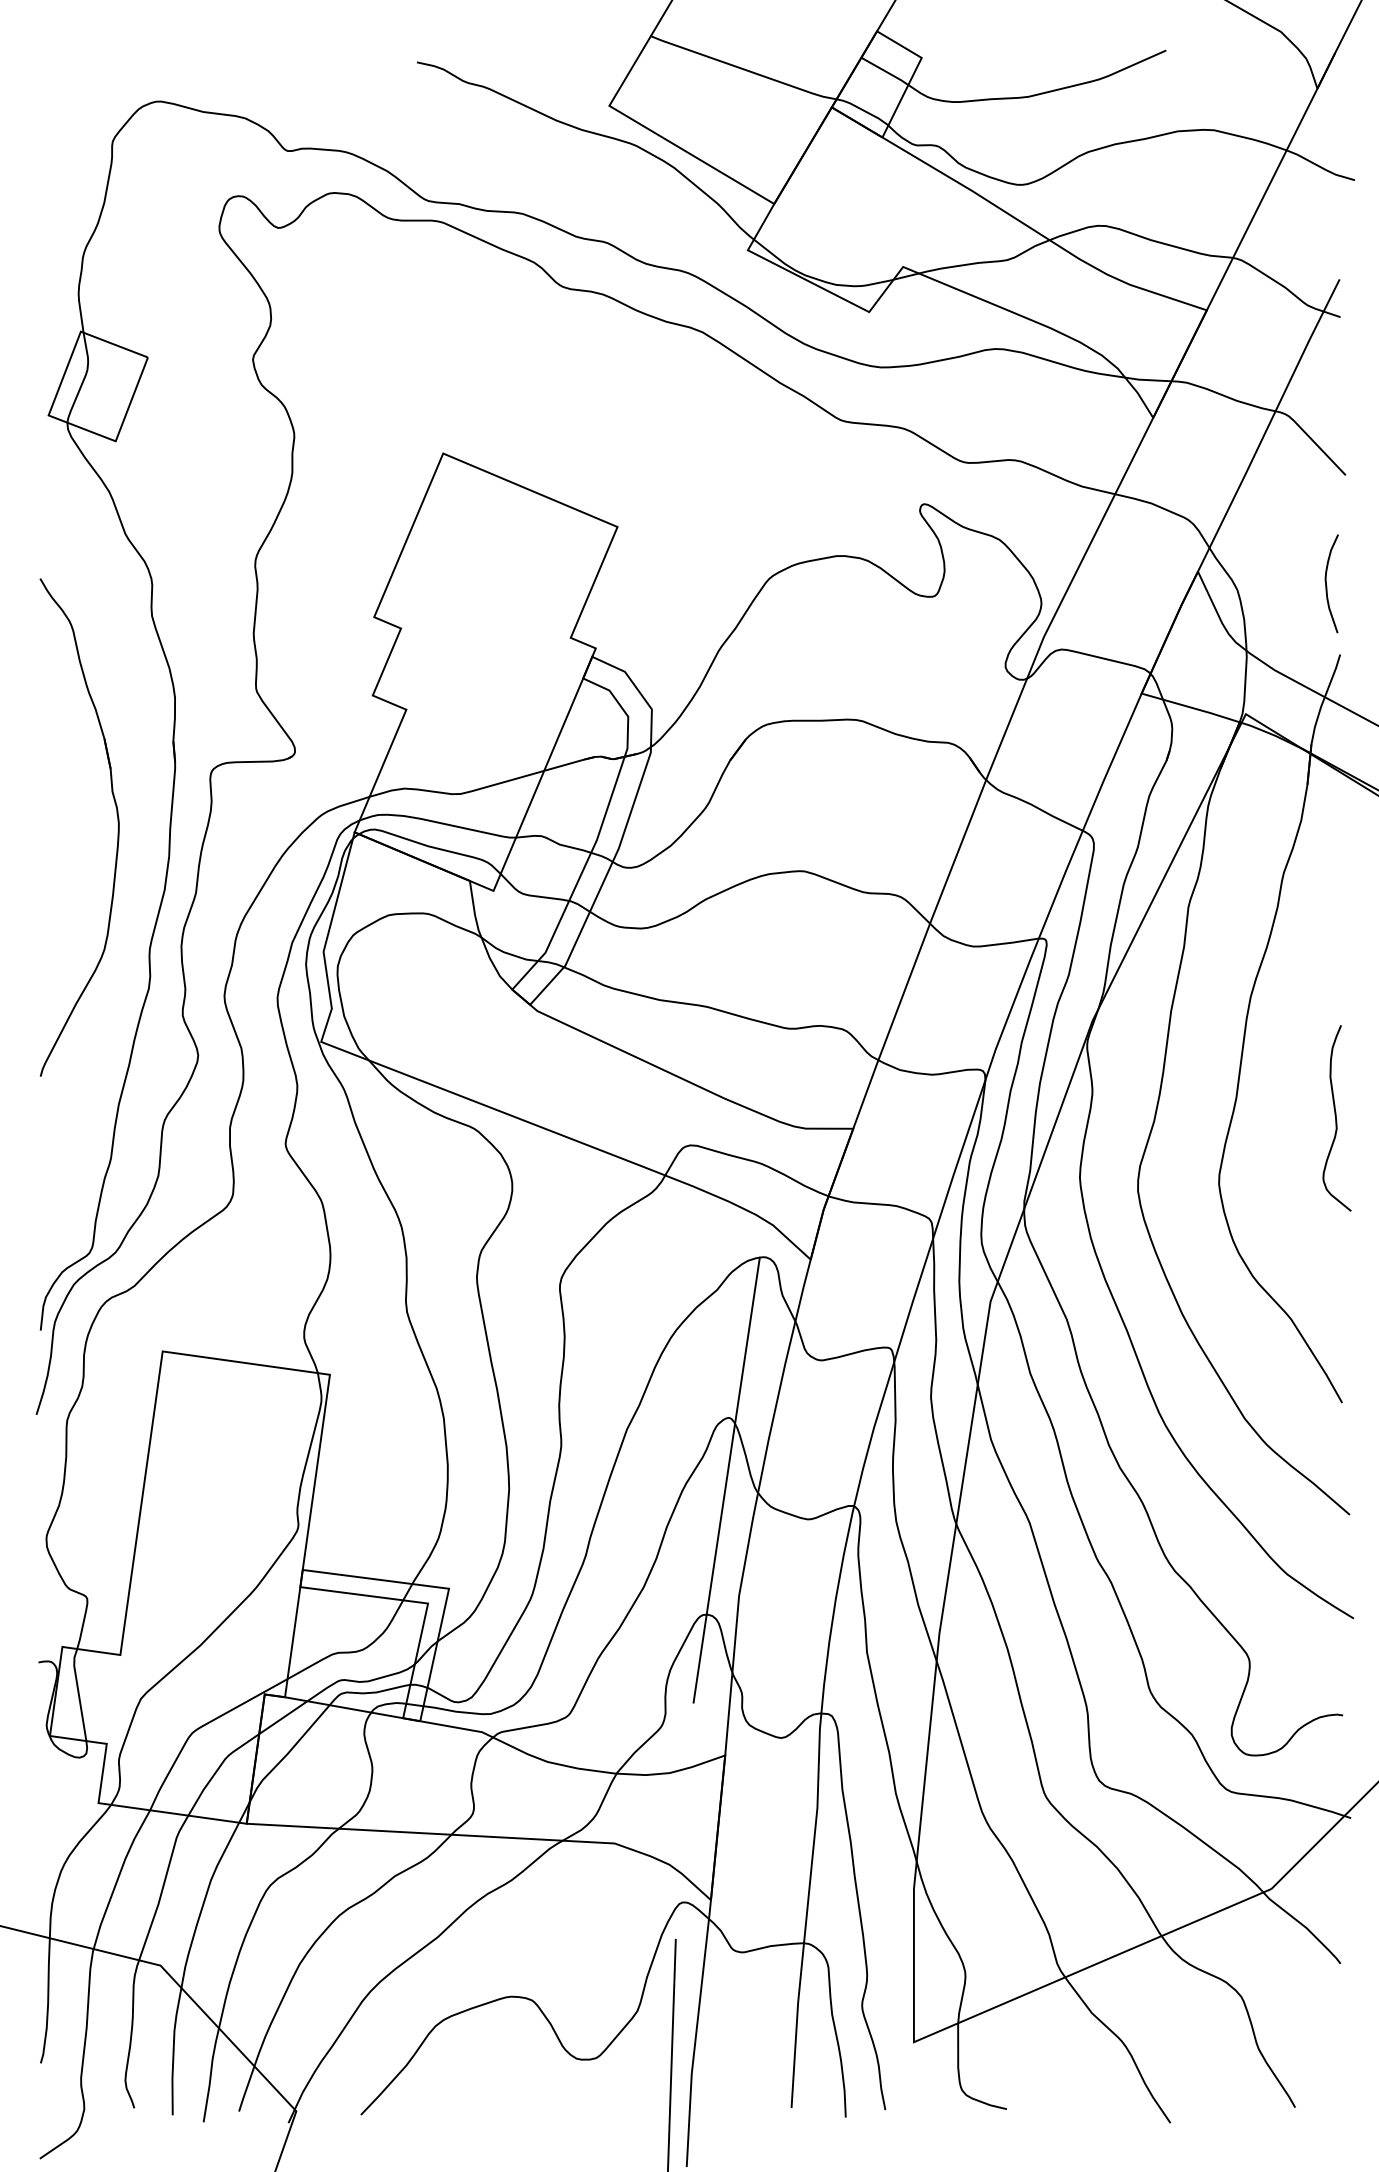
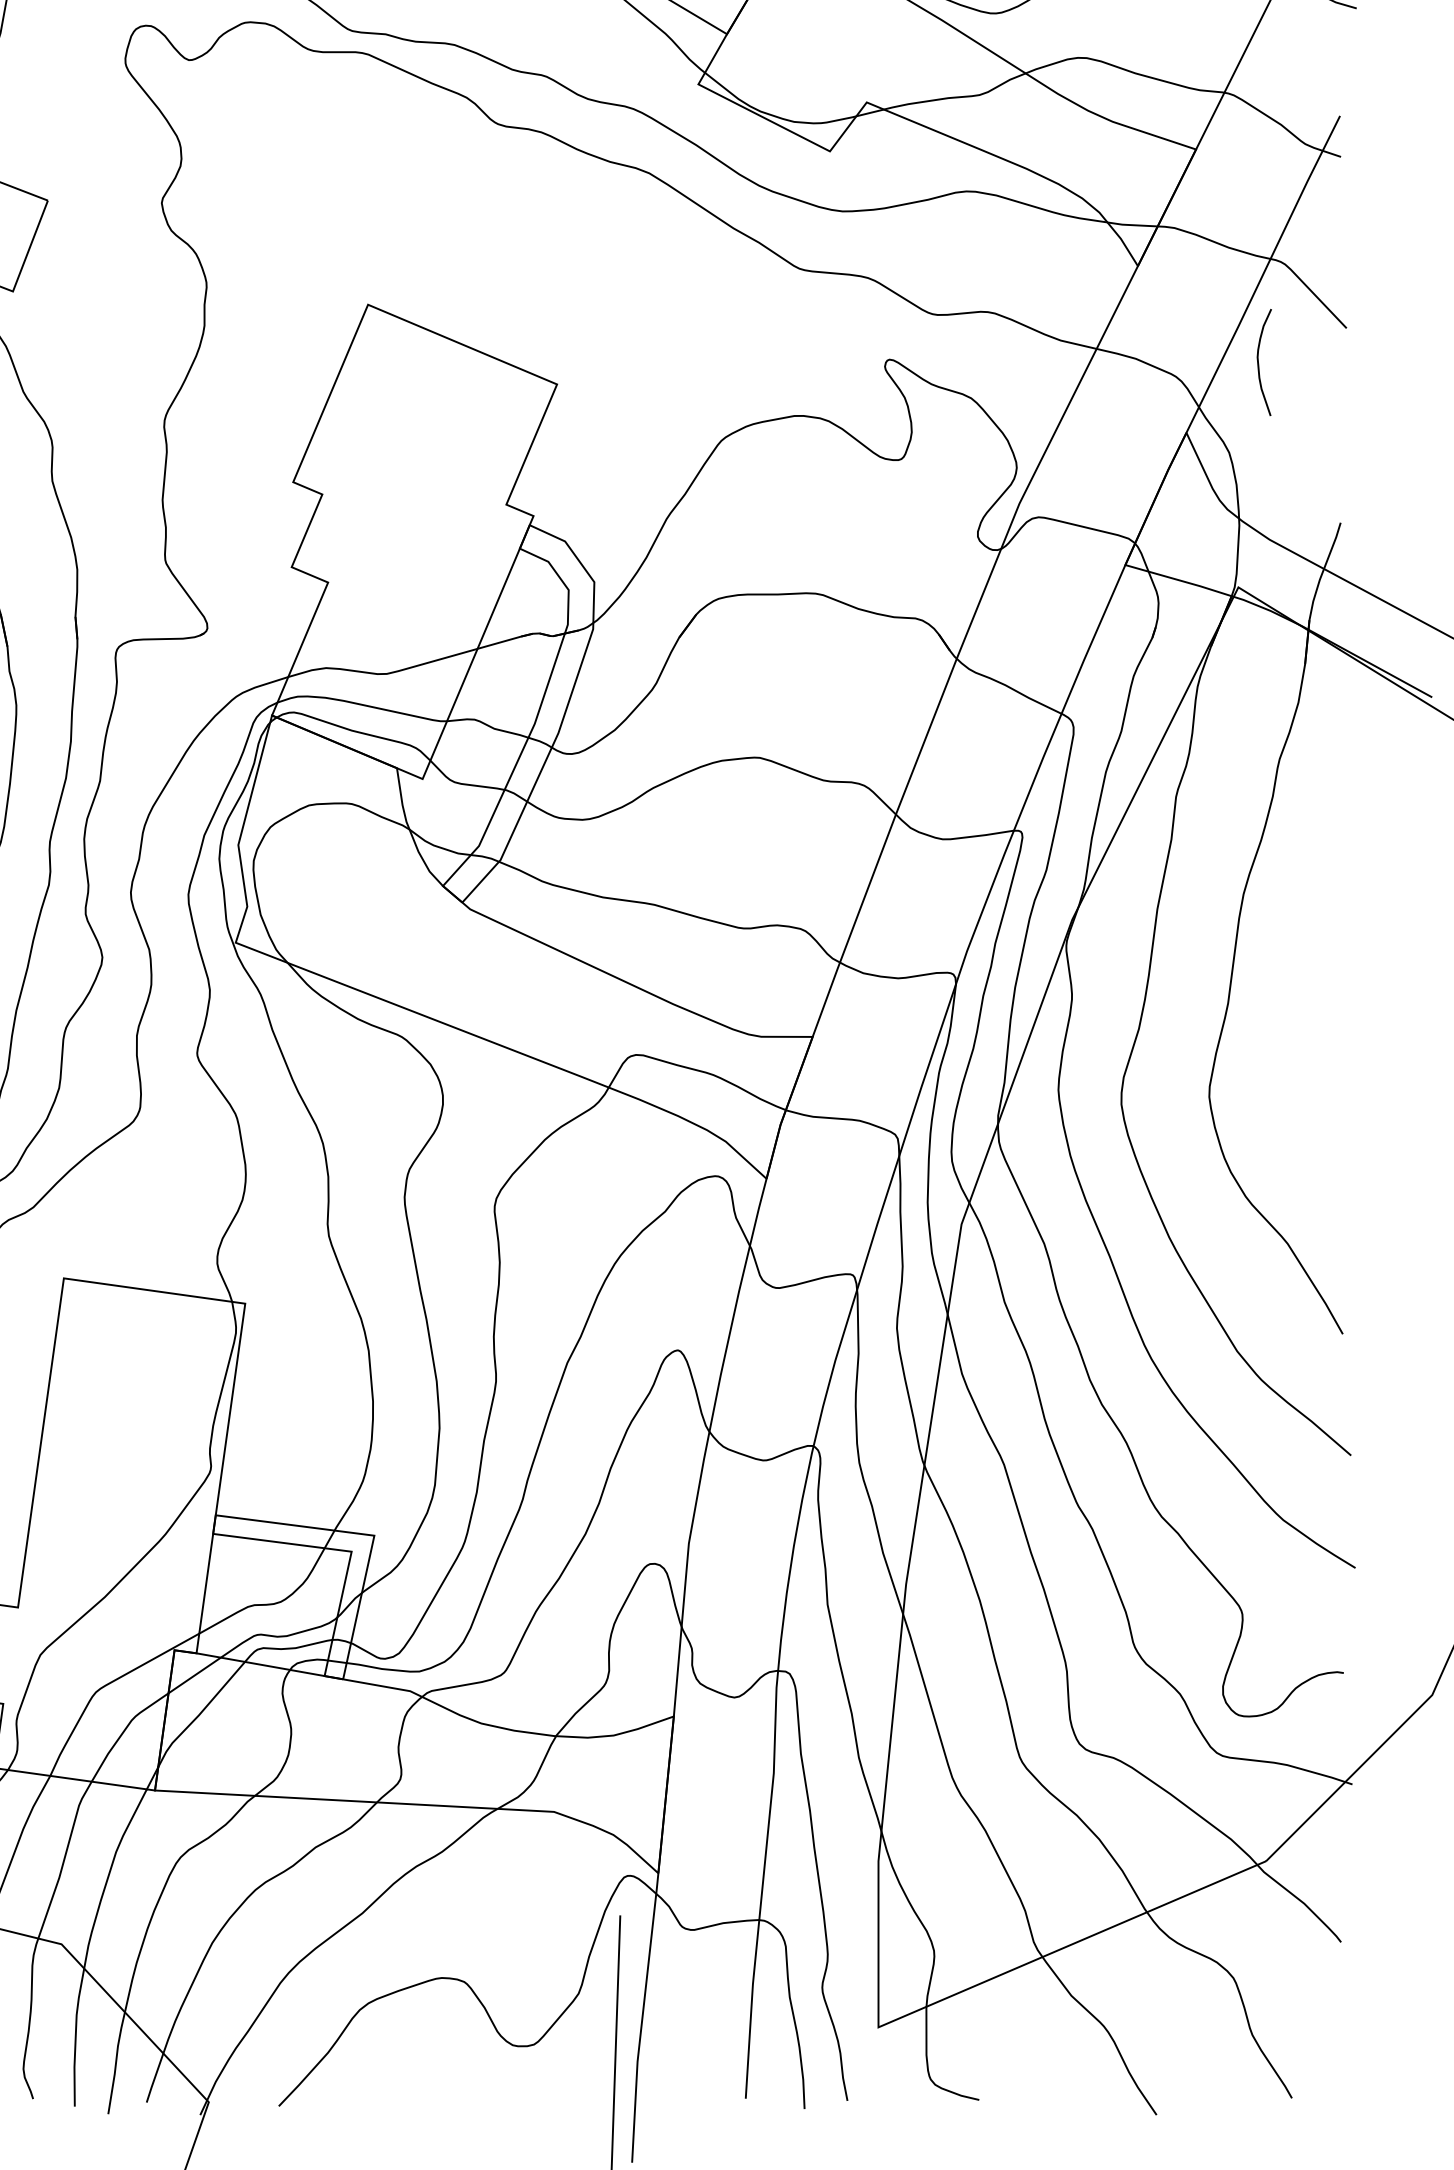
curve: (1327, 585) -> (1259, 364), moved
curve: (1336, 1118) -> (1336, 1025), removed
line: (726, 1479) -> (675, 1417), removed

